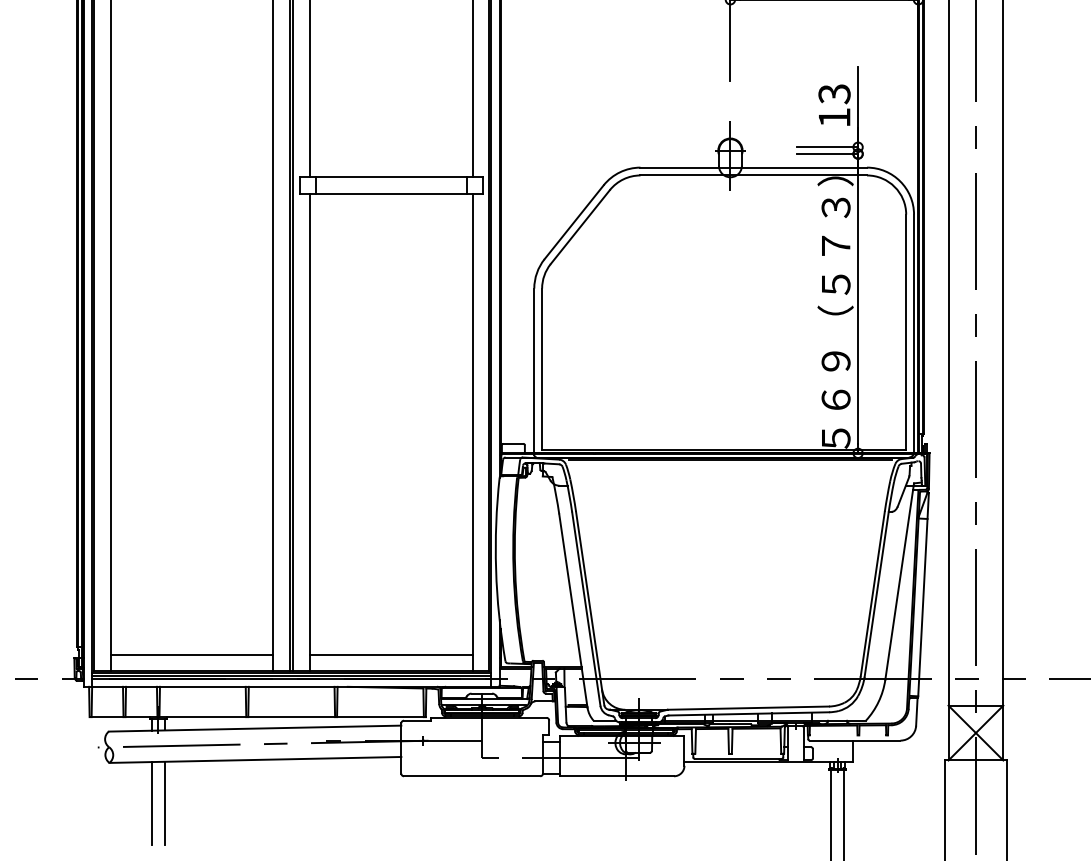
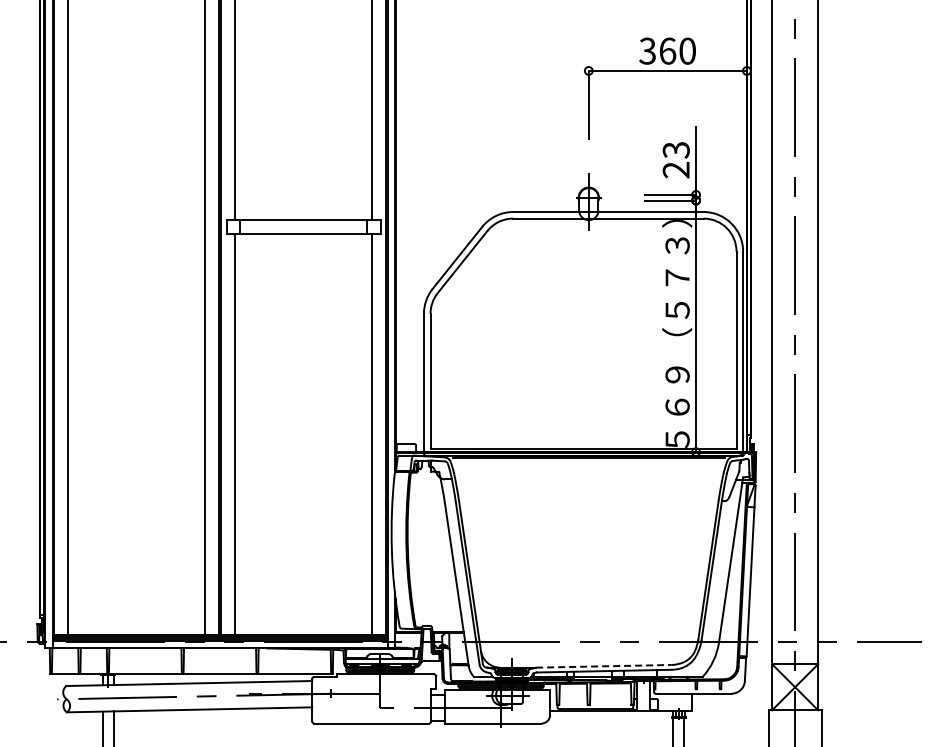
text: (833, 117) -> (675, 169), 13 -> 23
line: (191, 656) -> (135, 622), removed
line: (390, 656) -> (303, 622), removed
line: (747, 708) -> (603, 666), solid -> dashed

